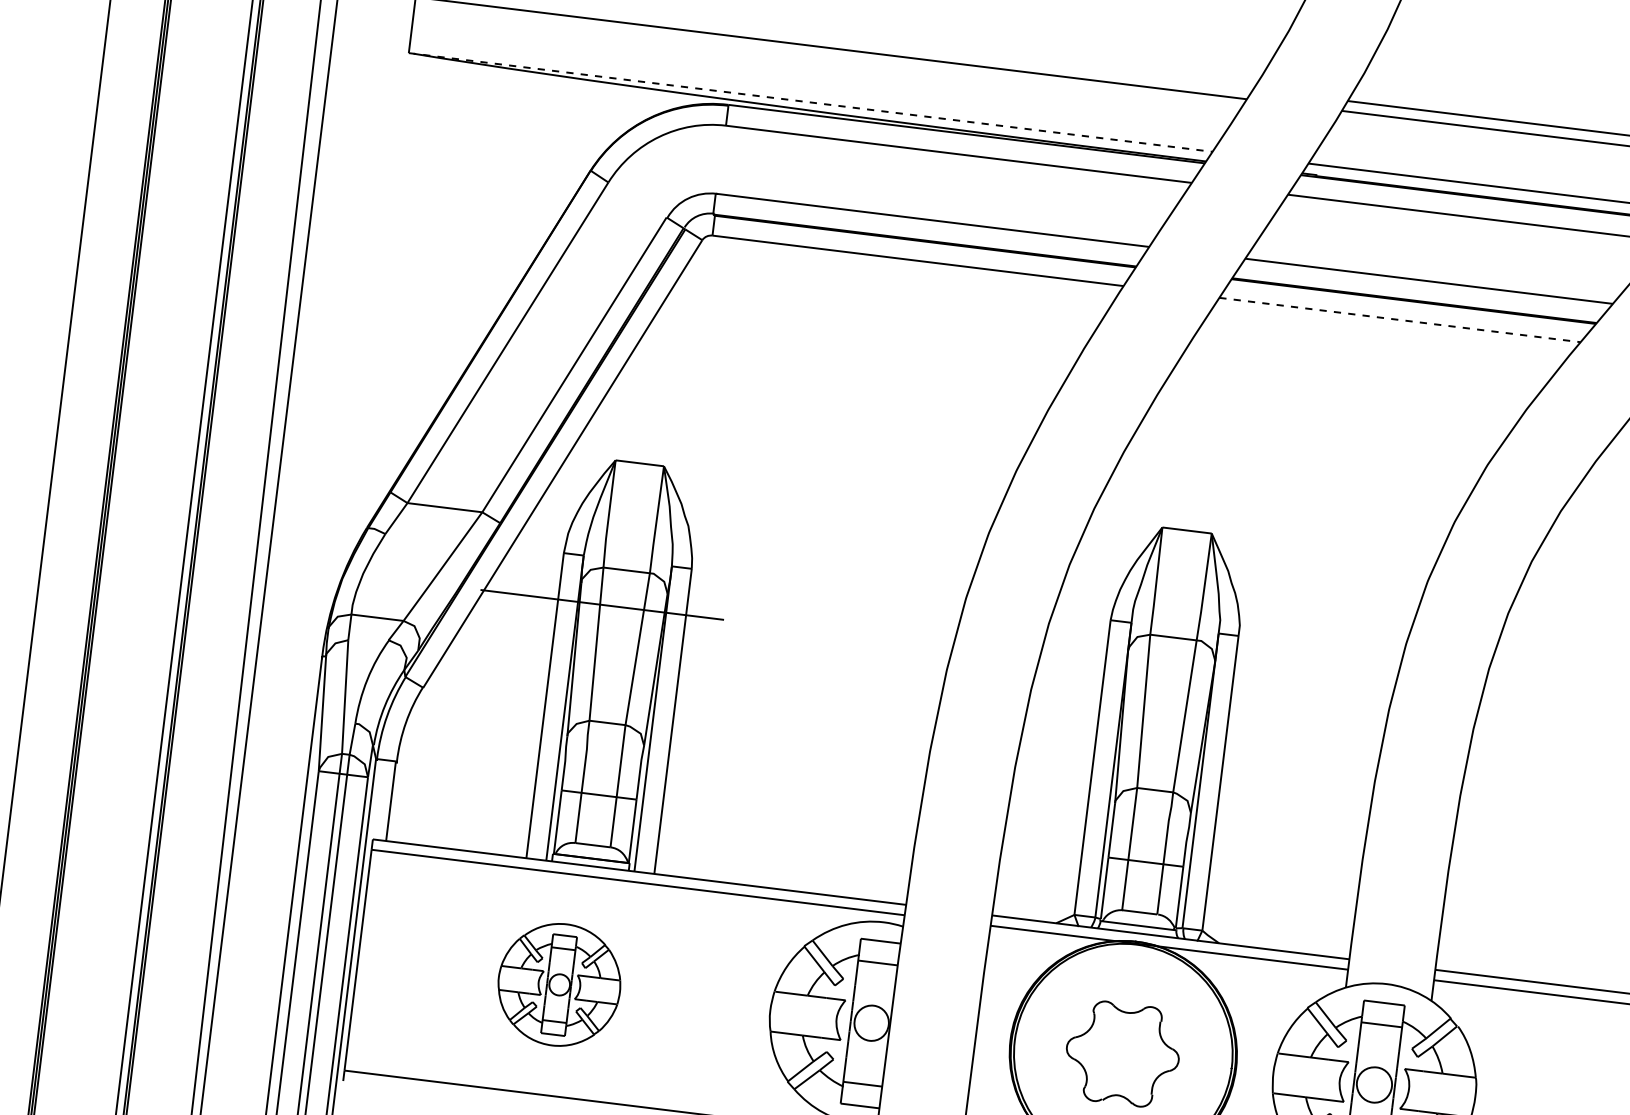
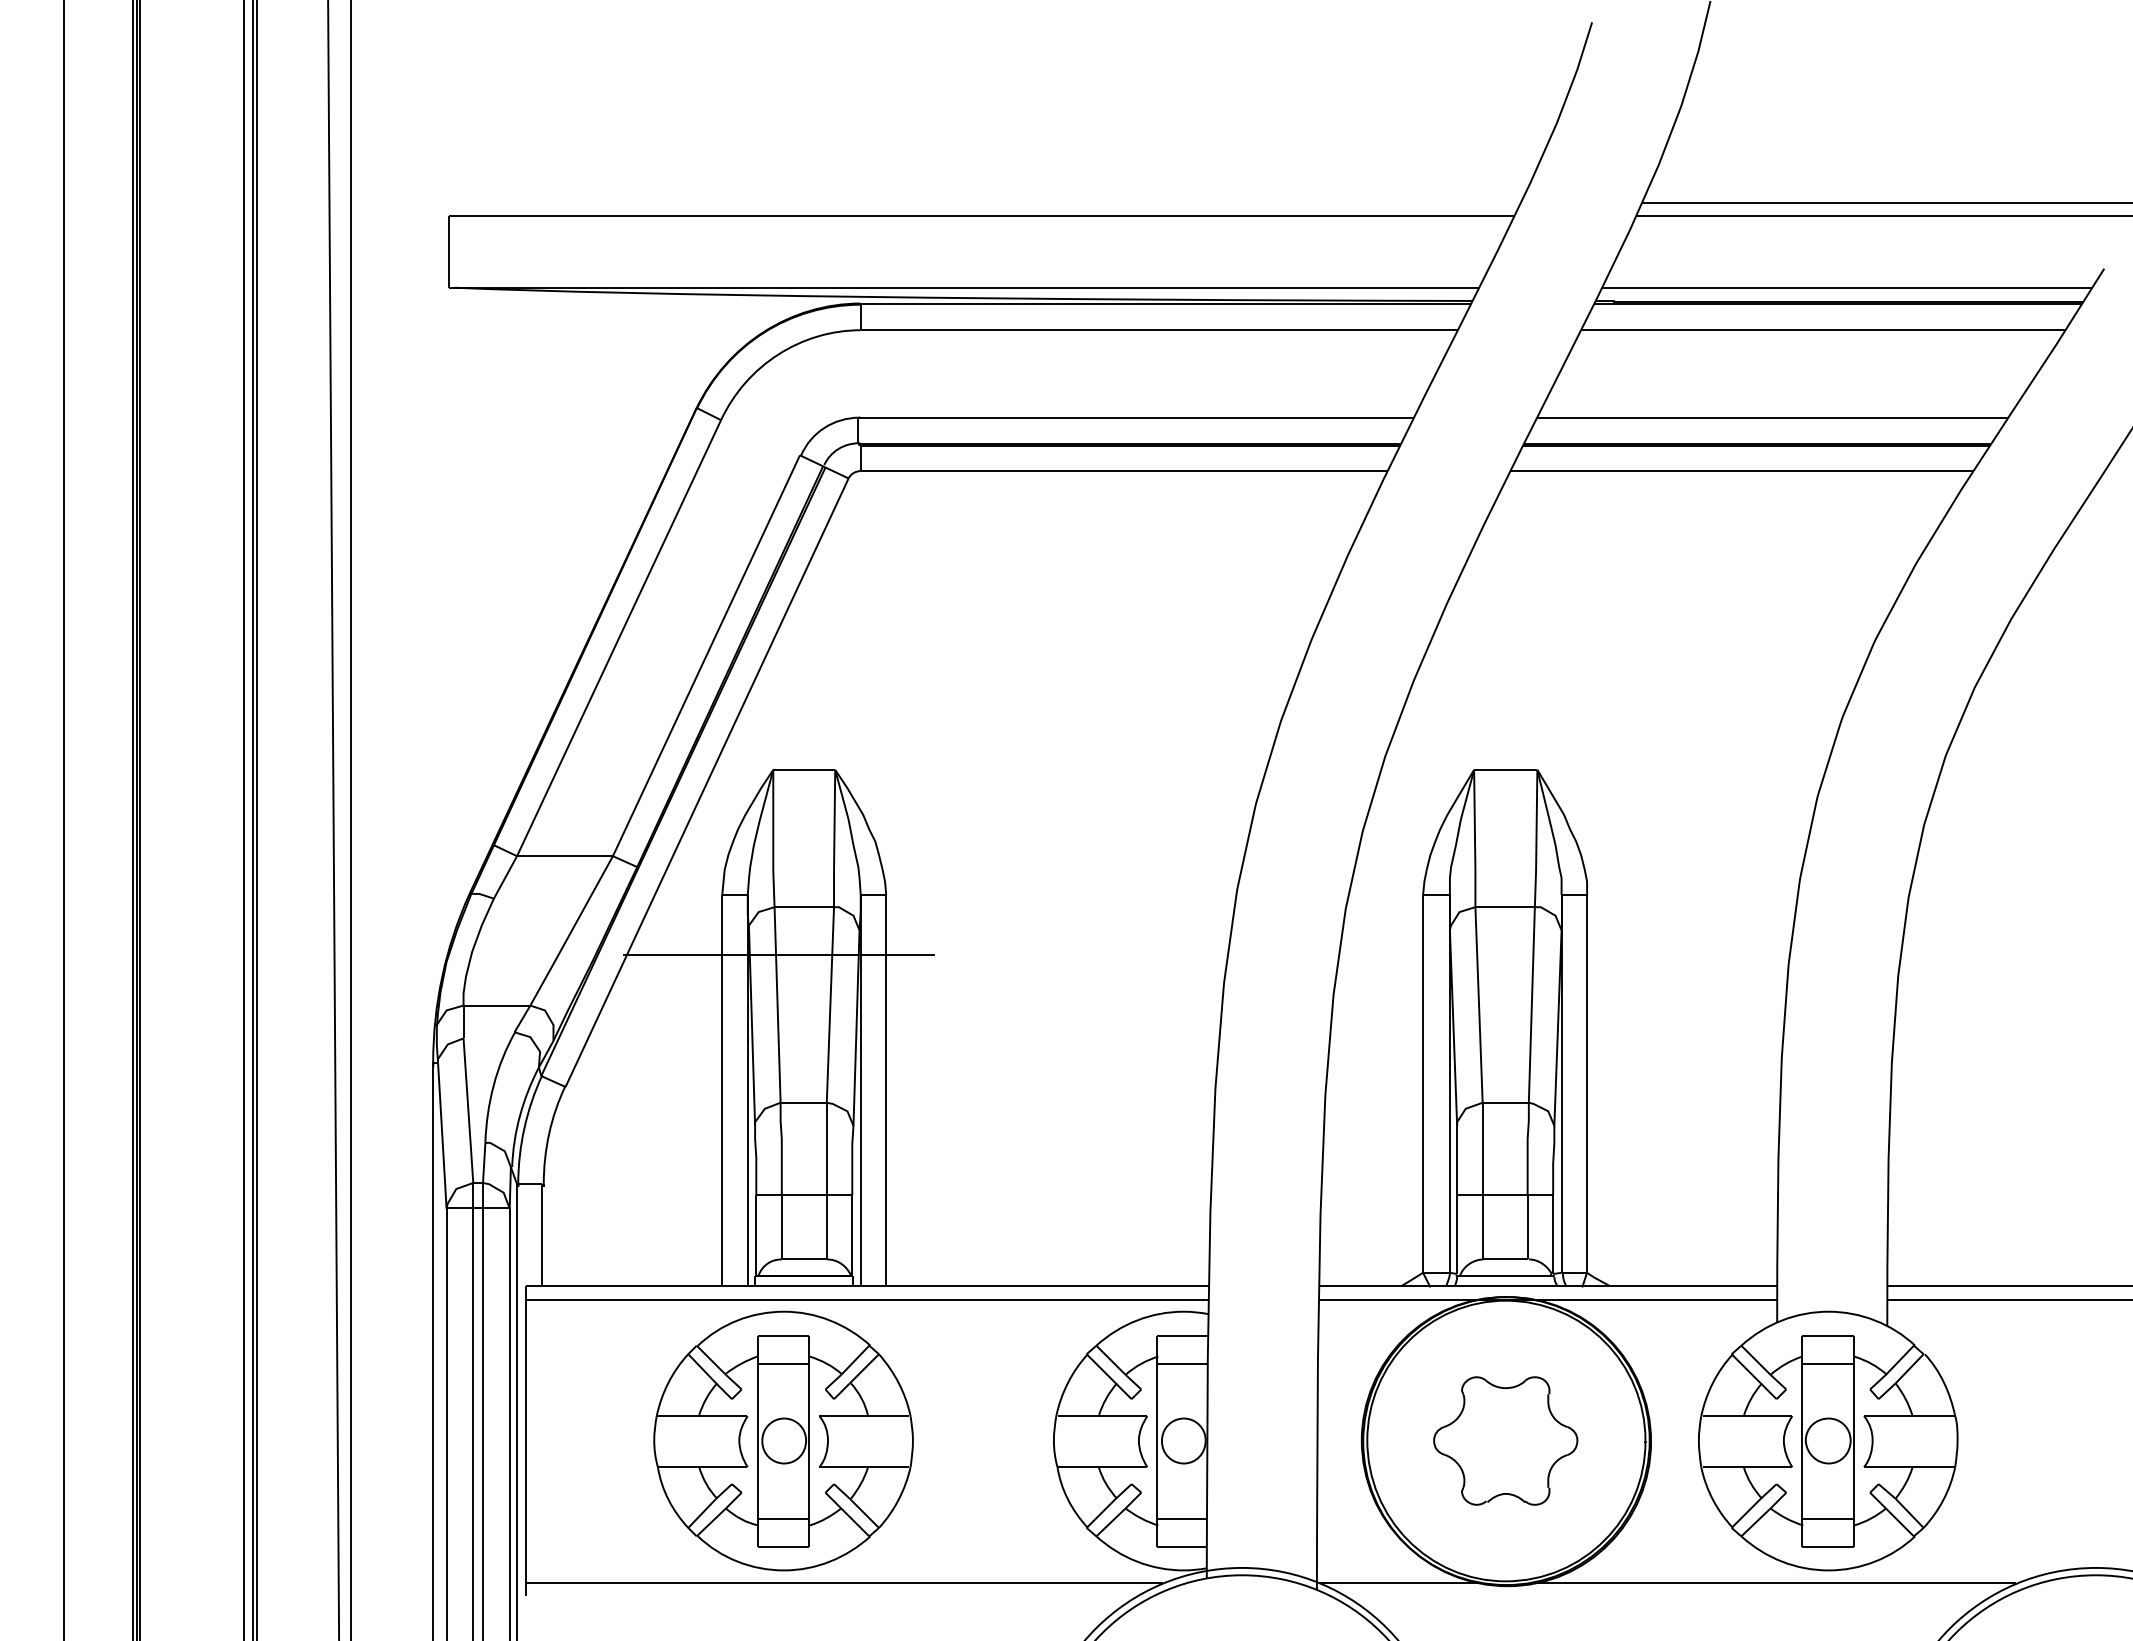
line: (811, 102) -> (964, 287), dashed -> solid
line: (1399, 320) -> (1741, 471), dashed -> solid
part: (559, 984) -> (783, 1440), size x1.67

